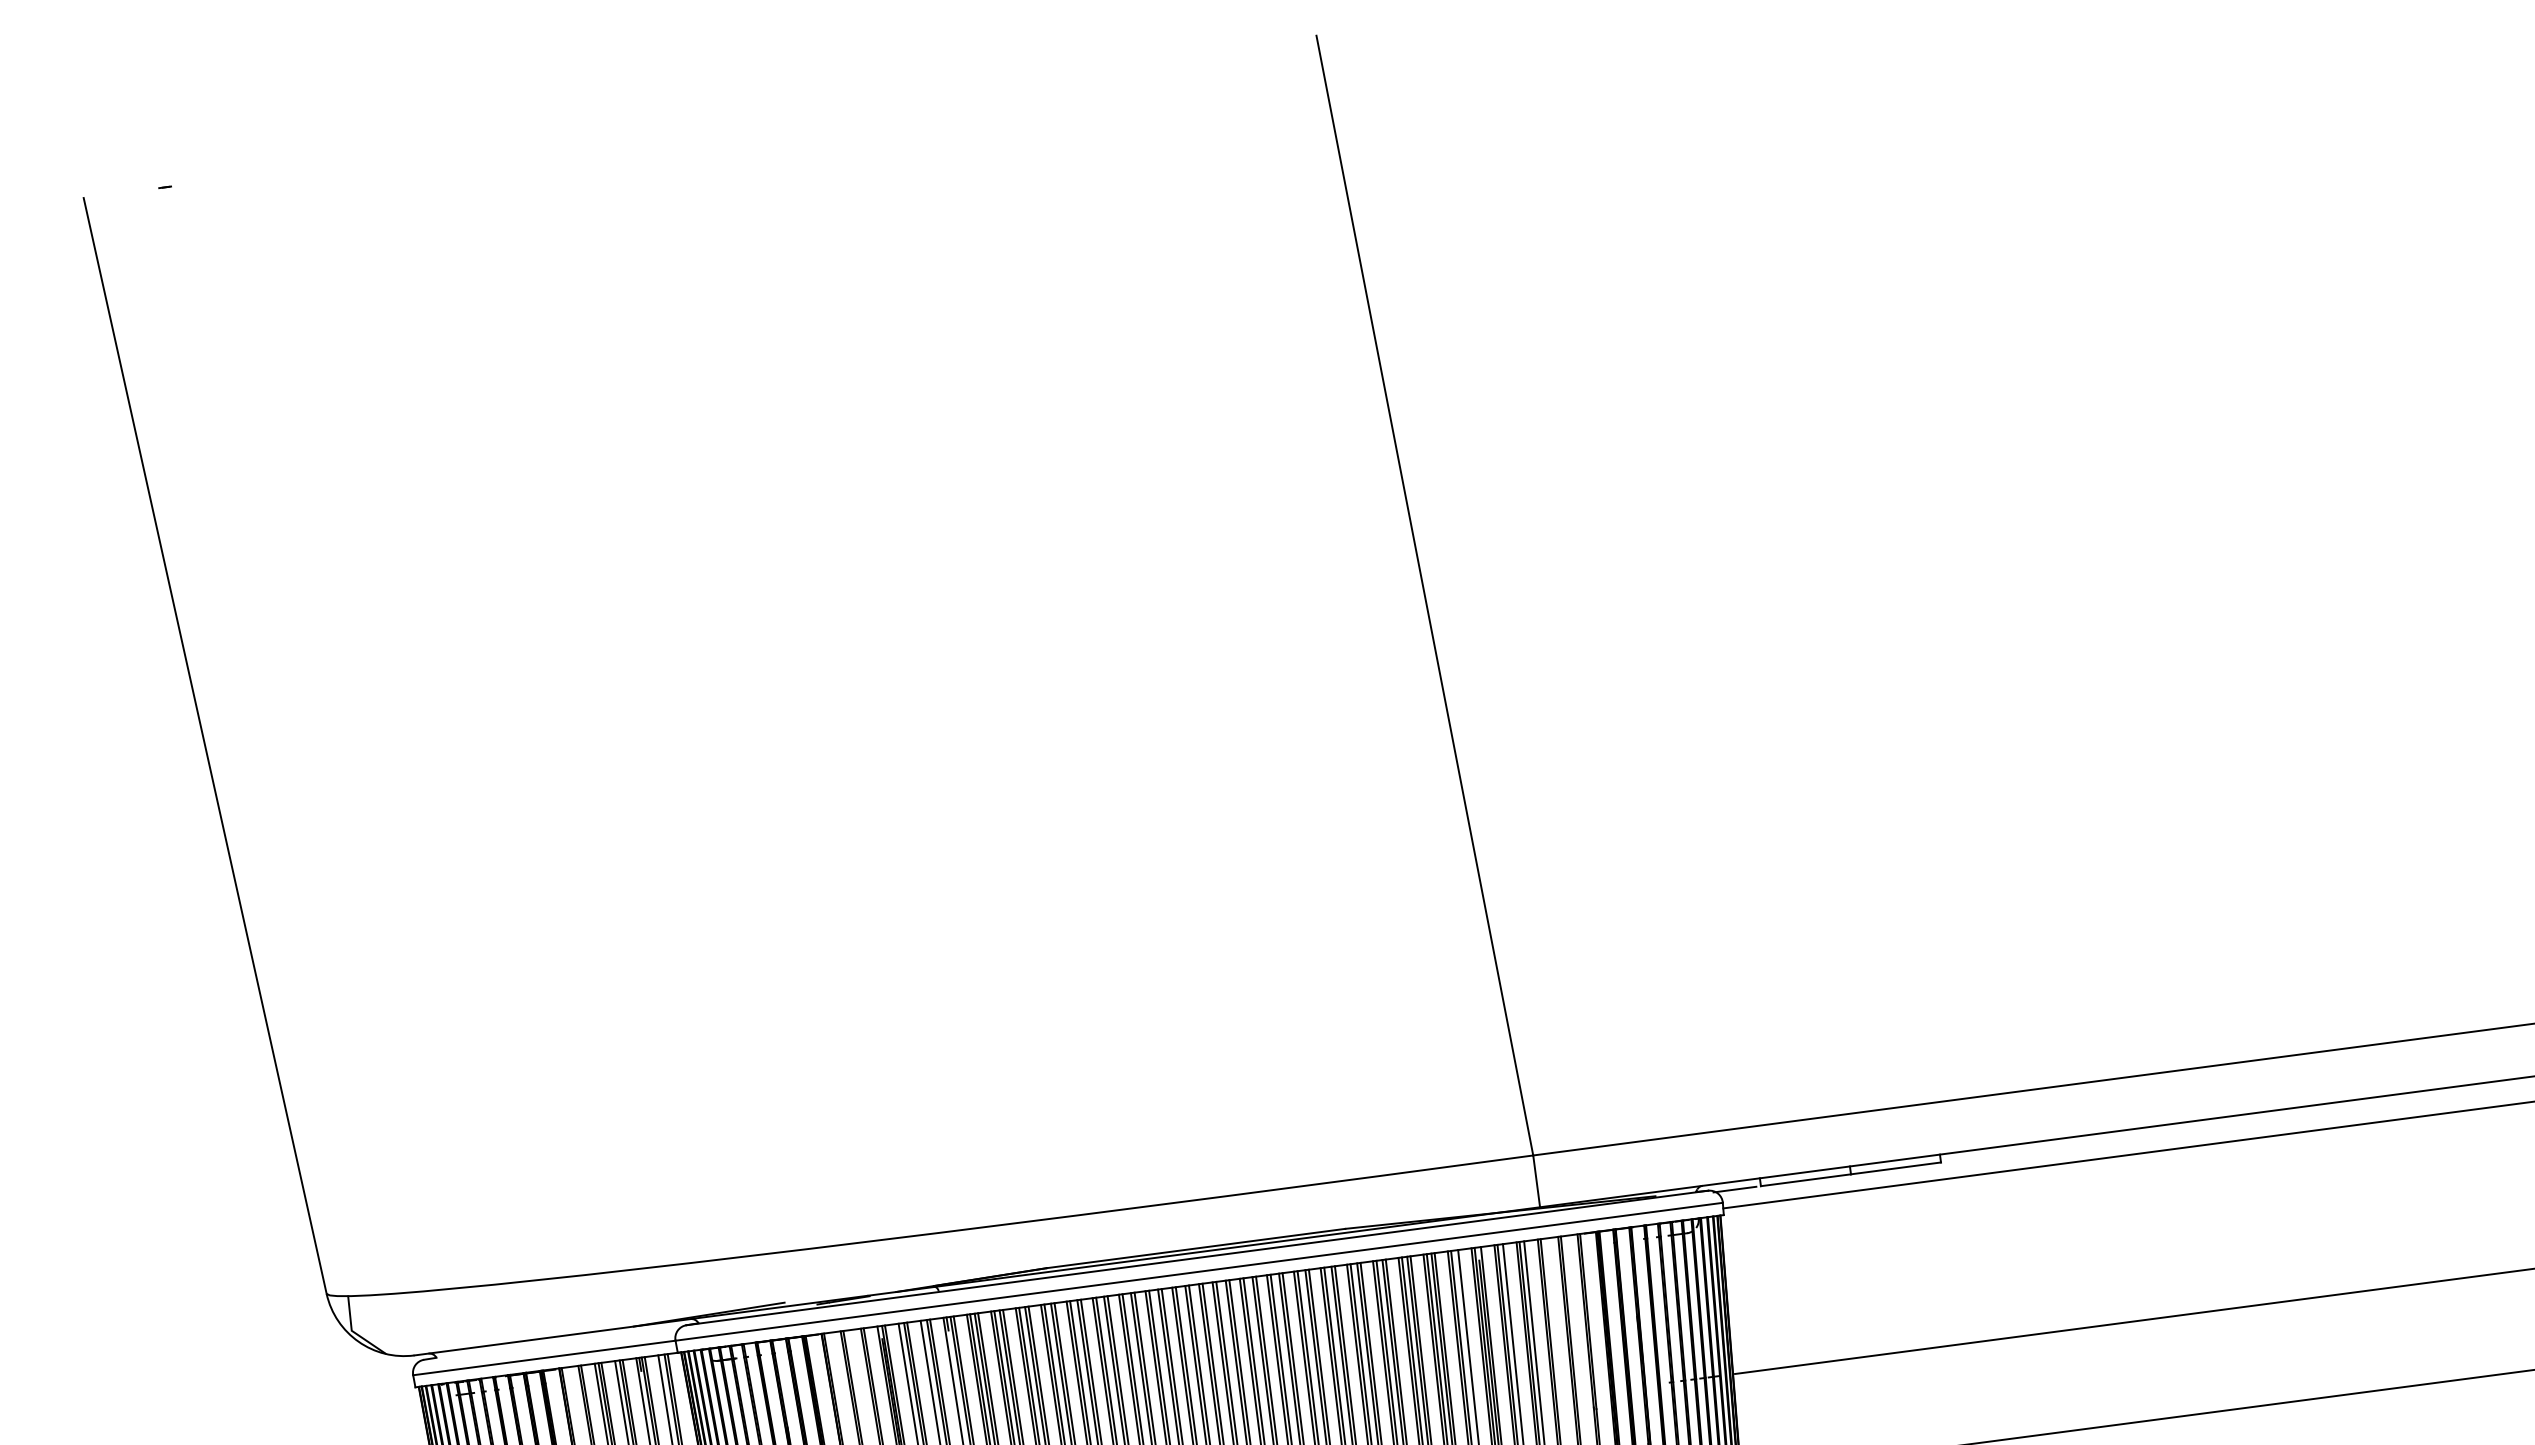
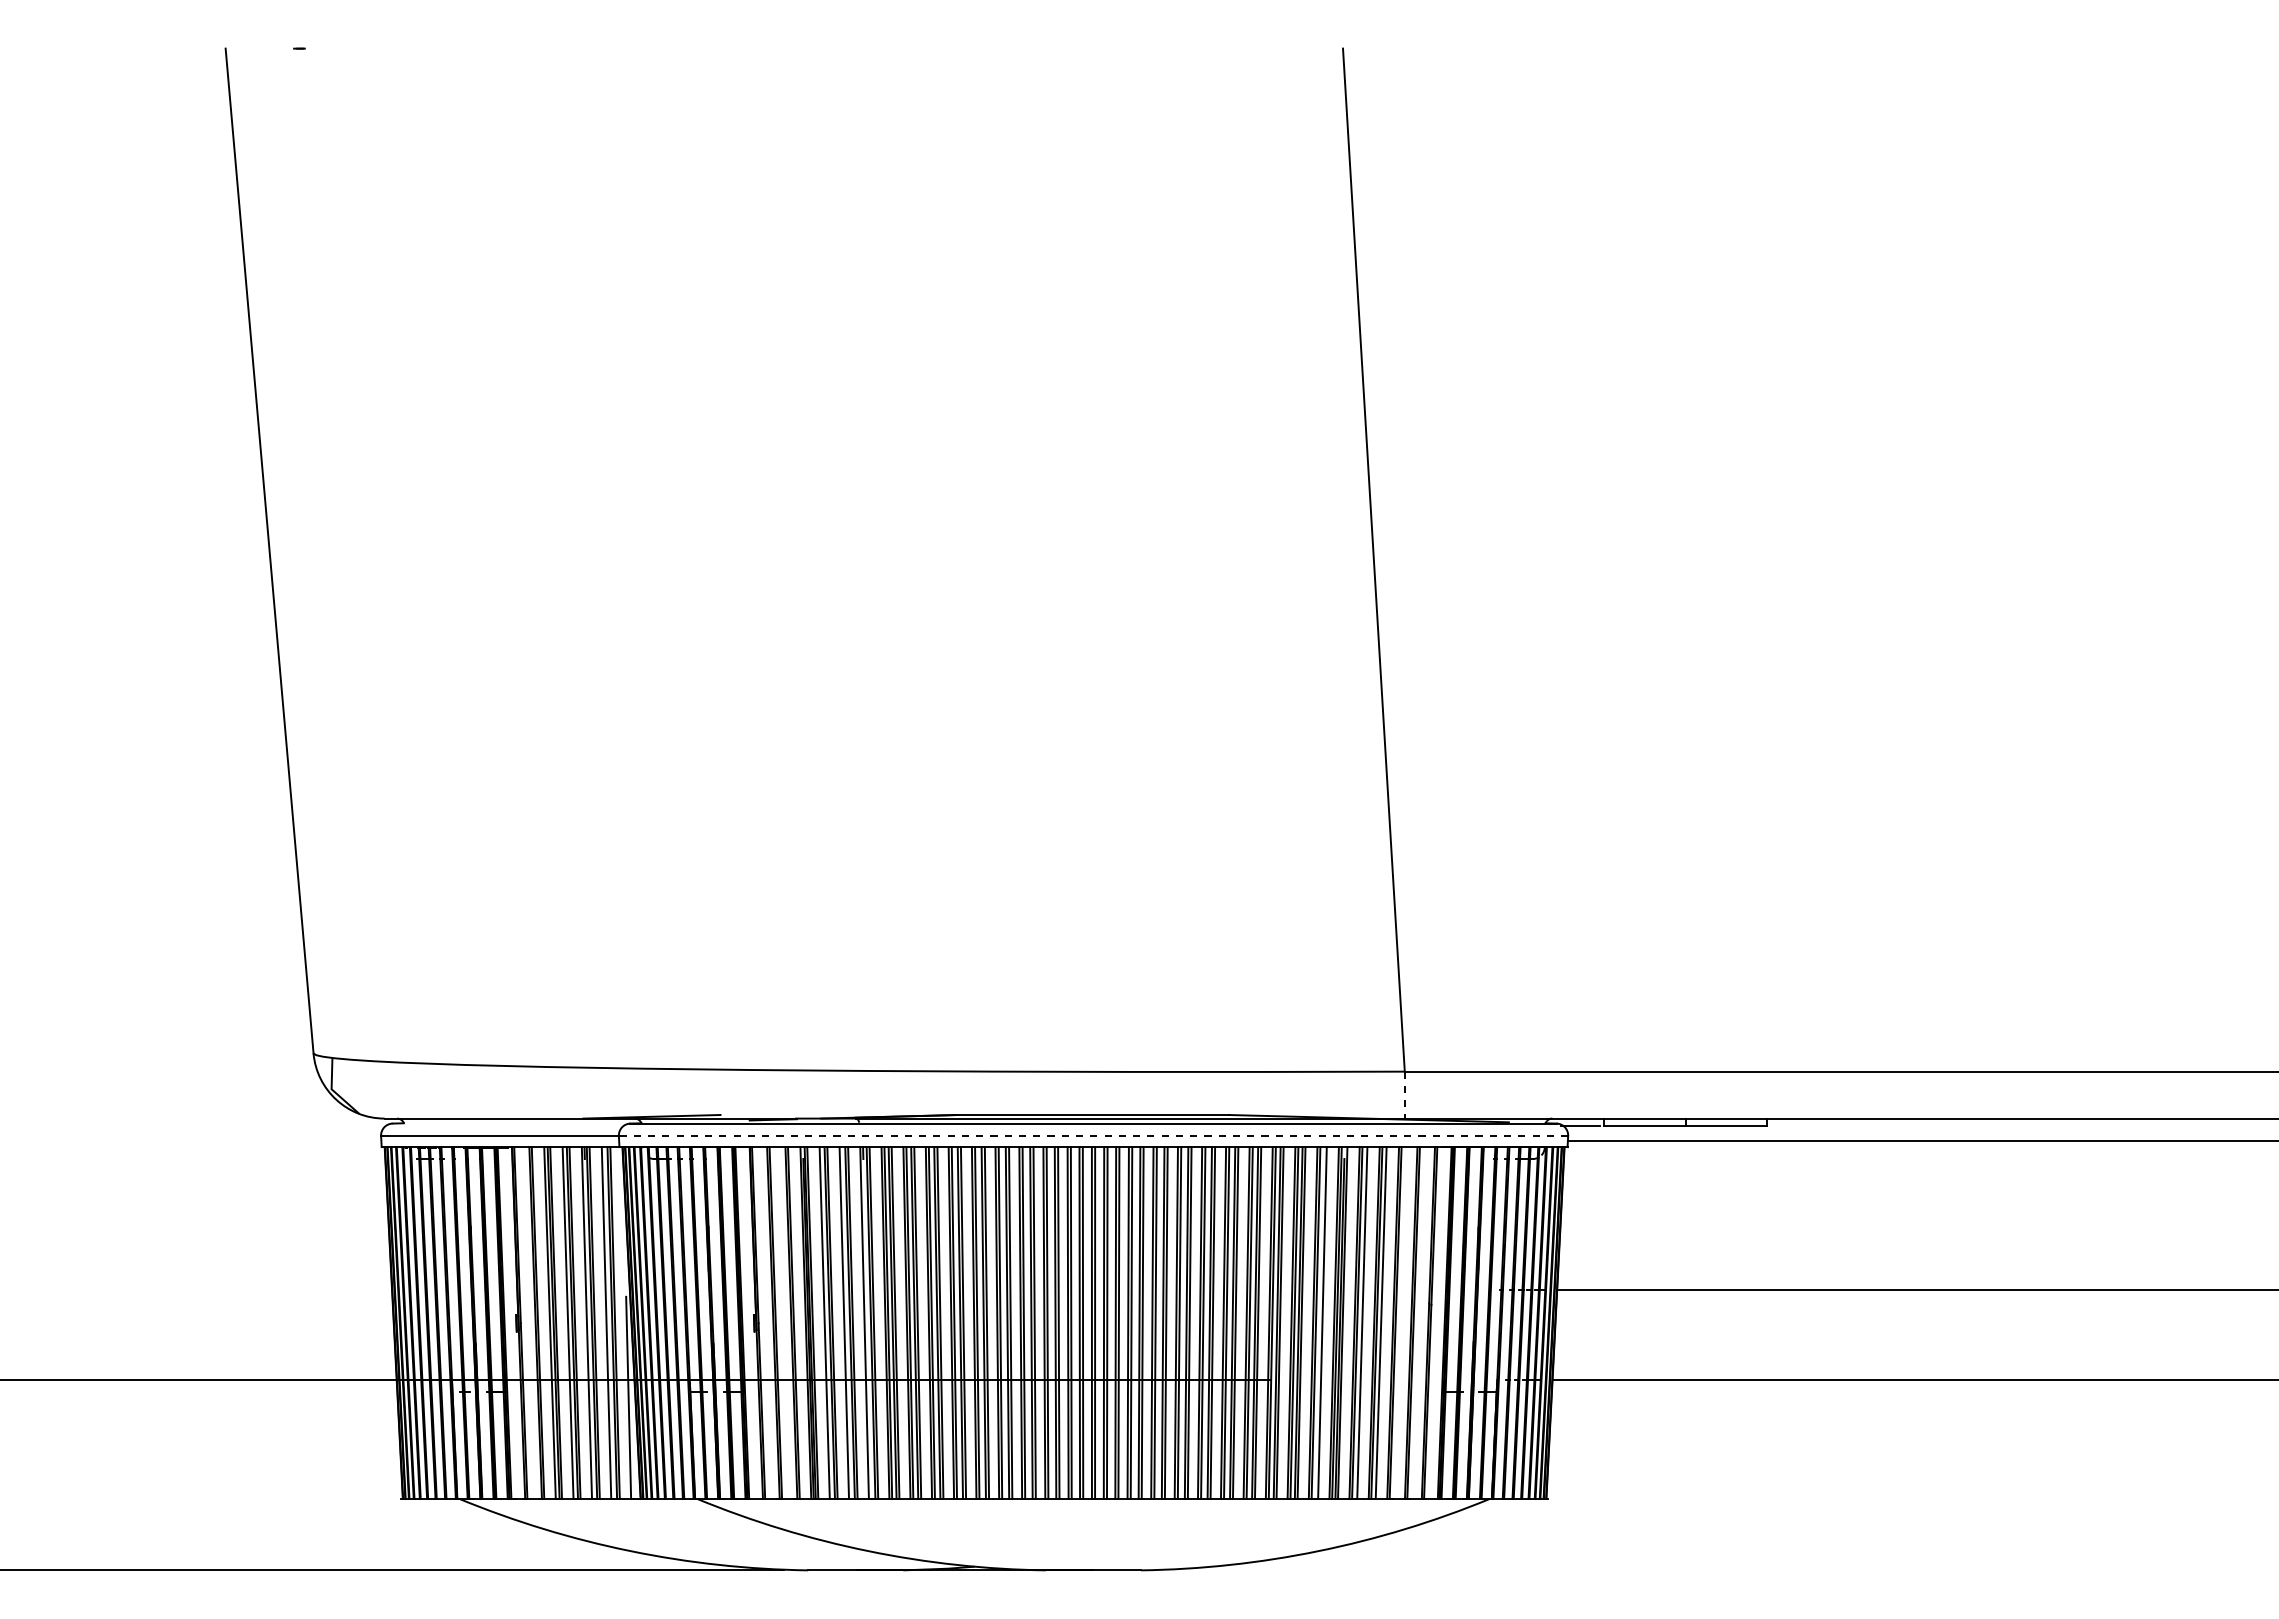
line: (1536, 1181) -> (1404, 1095), solid -> dashed
line: (1199, 1272) -> (1093, 1136), solid -> dashed

